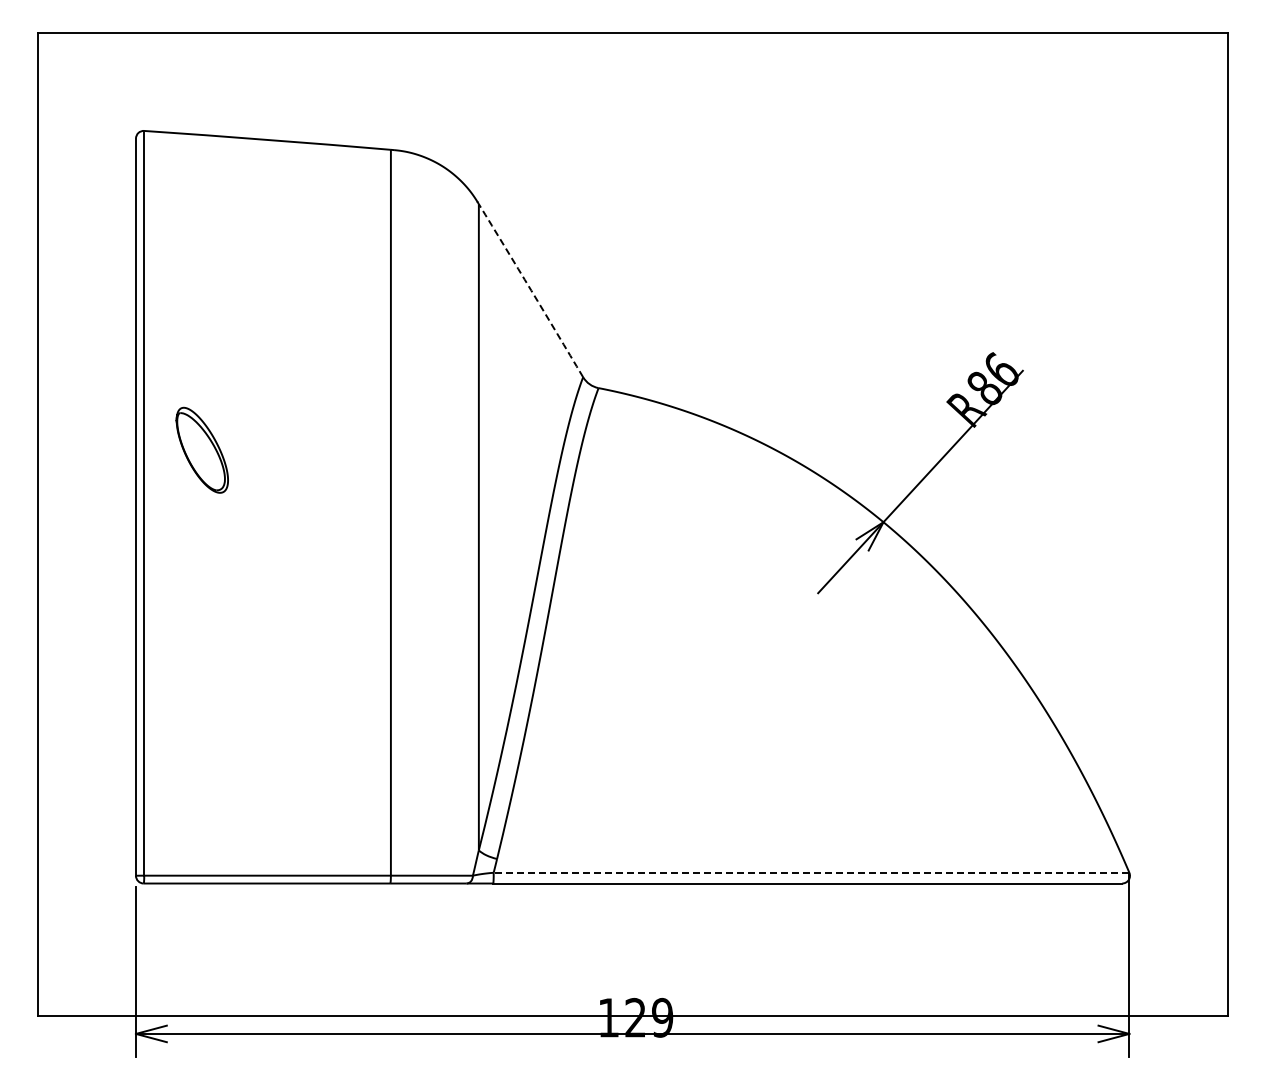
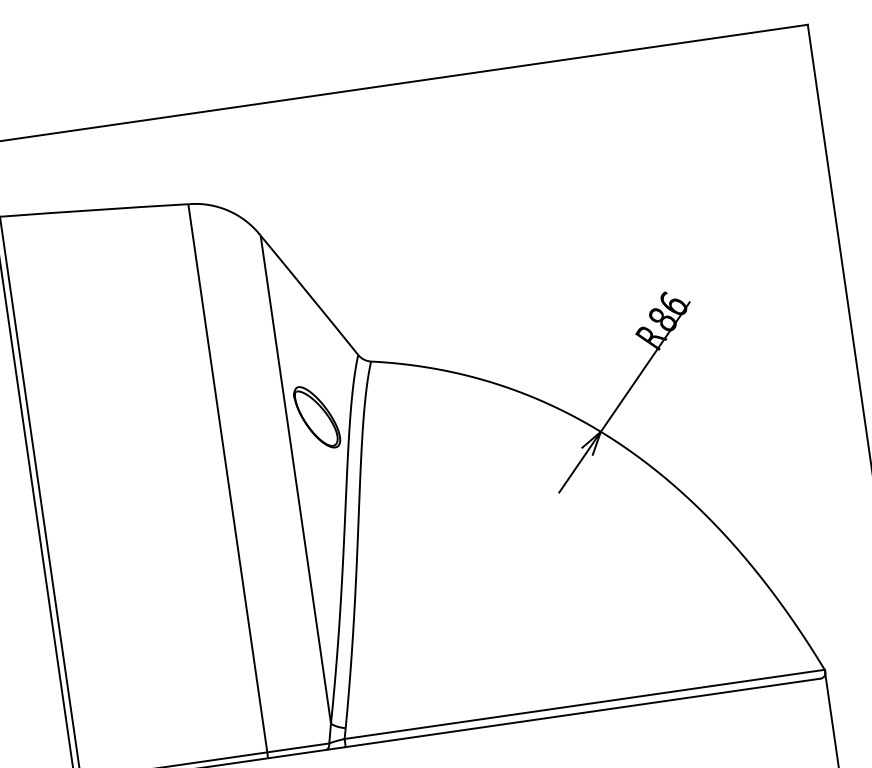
arc: (531, 290) -> (309, 295), dashed -> solid
part: (201, 449) -> (316, 416), moved
line: (811, 872) -> (584, 704), dashed -> solid

